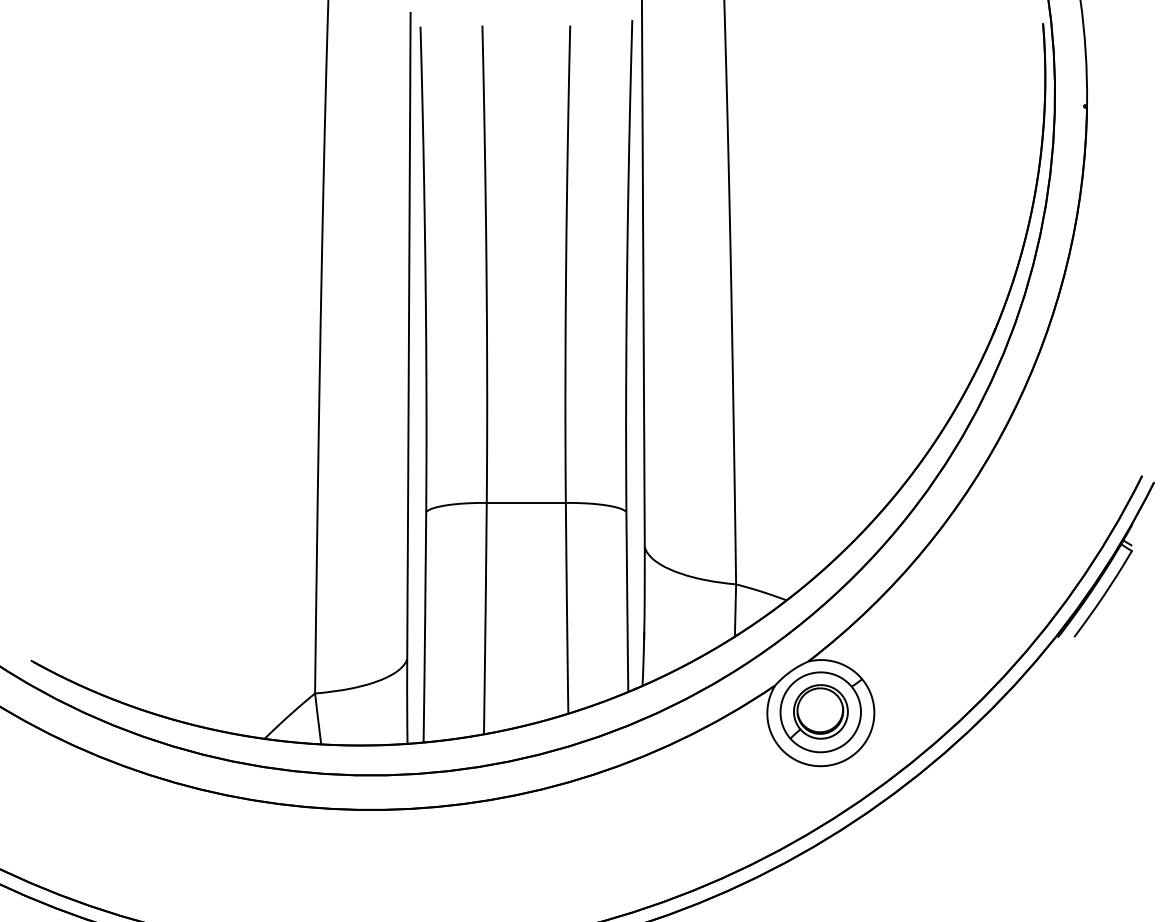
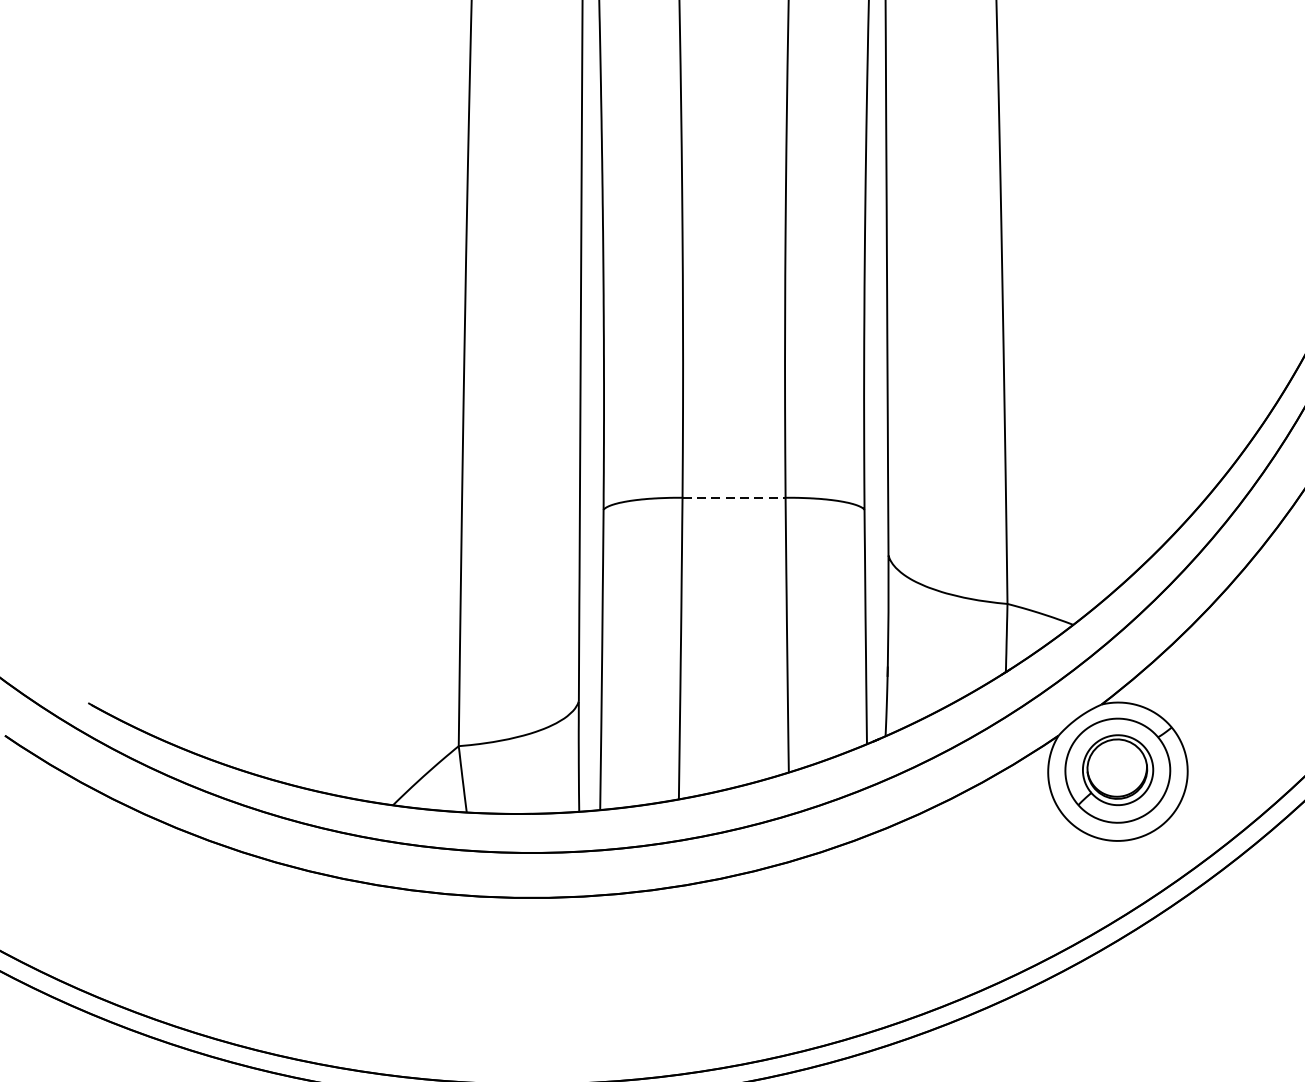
line: (526, 502) -> (734, 497), solid -> dashed

